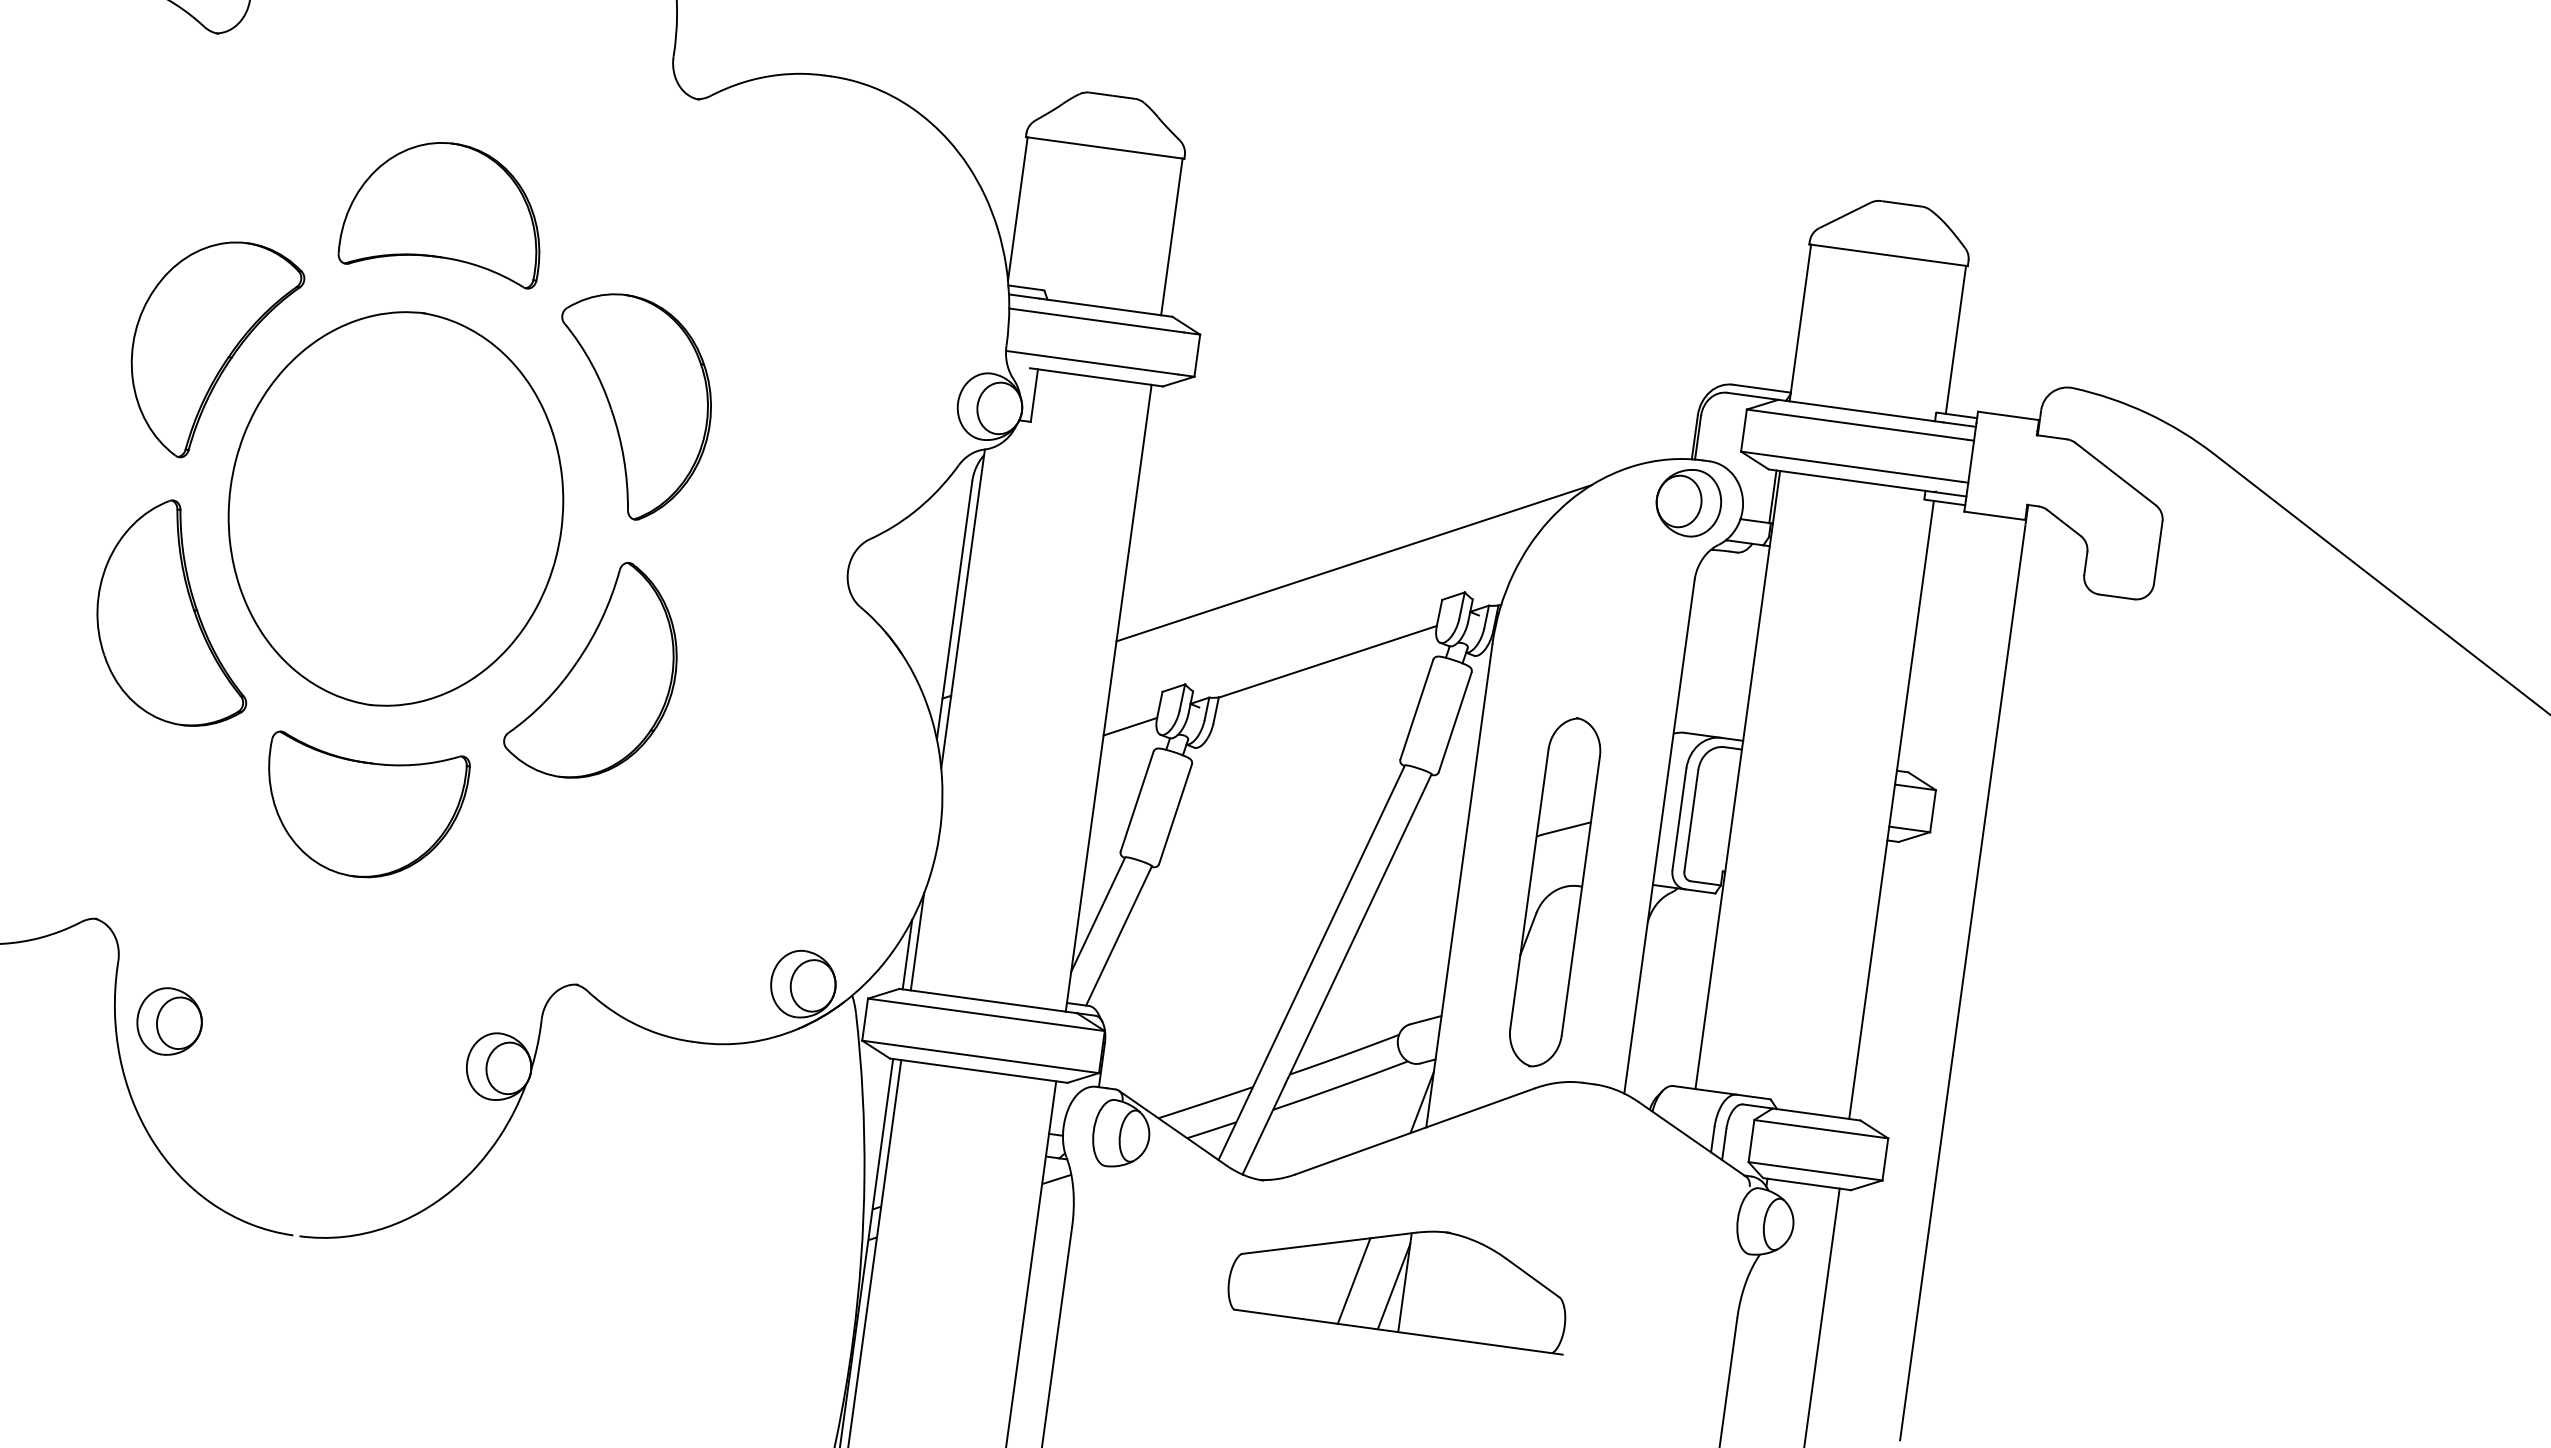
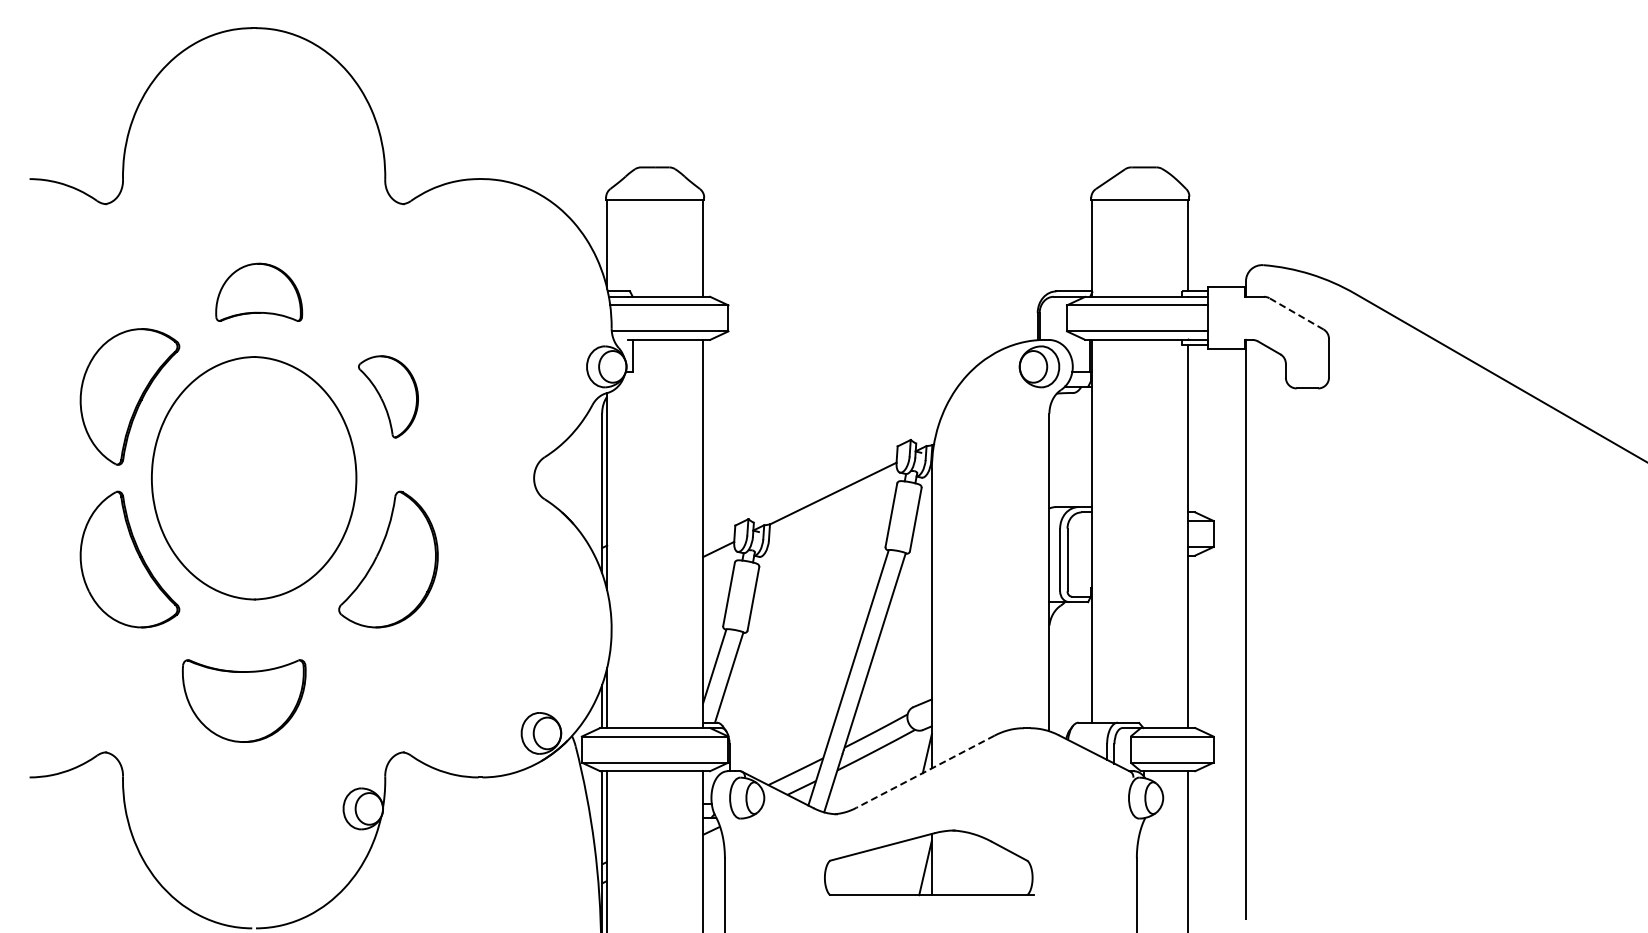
part: (444, 209) -> (258, 292), size x0.7
part: (631, 406) -> (388, 396), size x0.6
line: (2115, 473) -> (1296, 313), solid -> dashed
line: (1353, 563) -> (840, 431), removed
part: (362, 809) -> (243, 700), moved
part: (1554, 891) -> (990, 614), removed
part: (168, 1021) -> (158, 808), removed
line: (1415, 1130) -> (925, 771), solid -> dashed
line: (1353, 1280) -> (900, 867), removed

